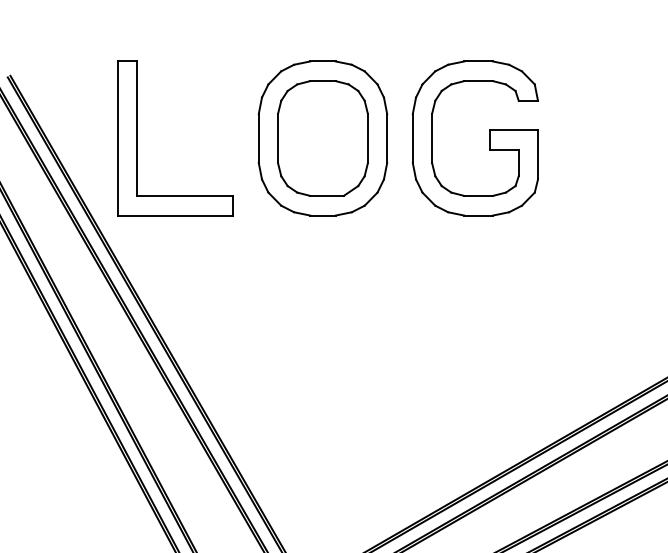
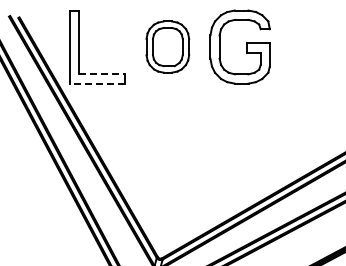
part: (322, 137) -> (167, 46), size x0.7
line: (185, 196) -> (102, 74), solid -> dashed
line: (174, 215) -> (97, 83), solid -> dashed

